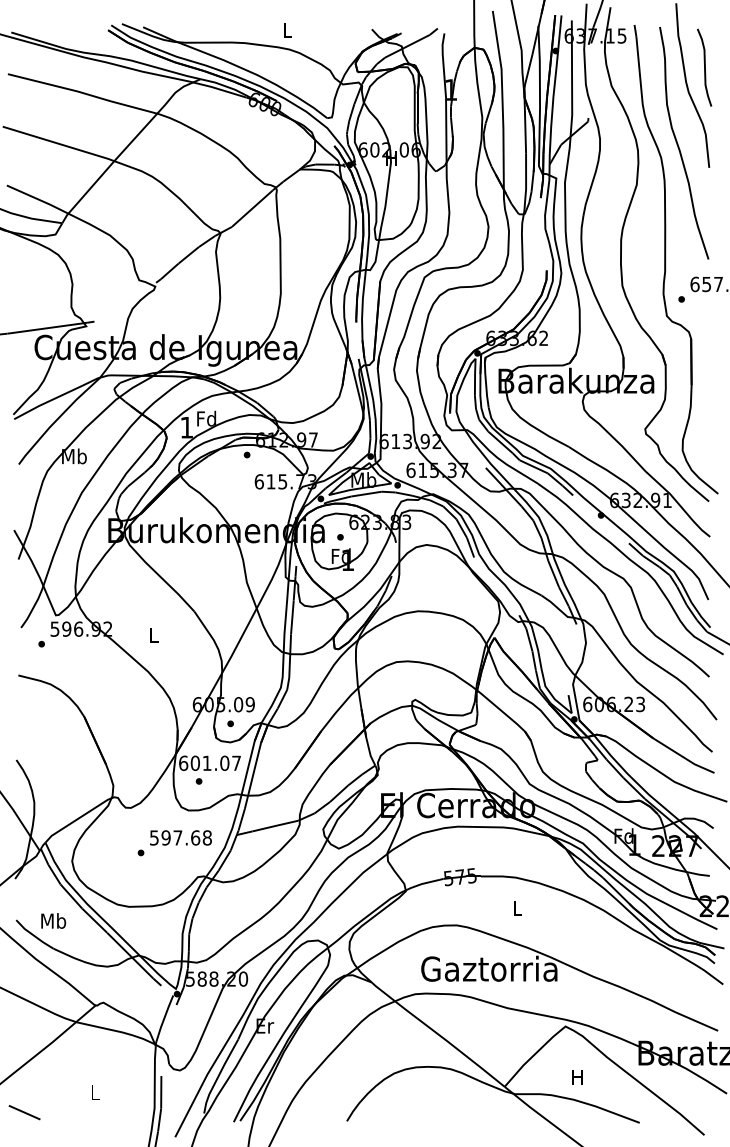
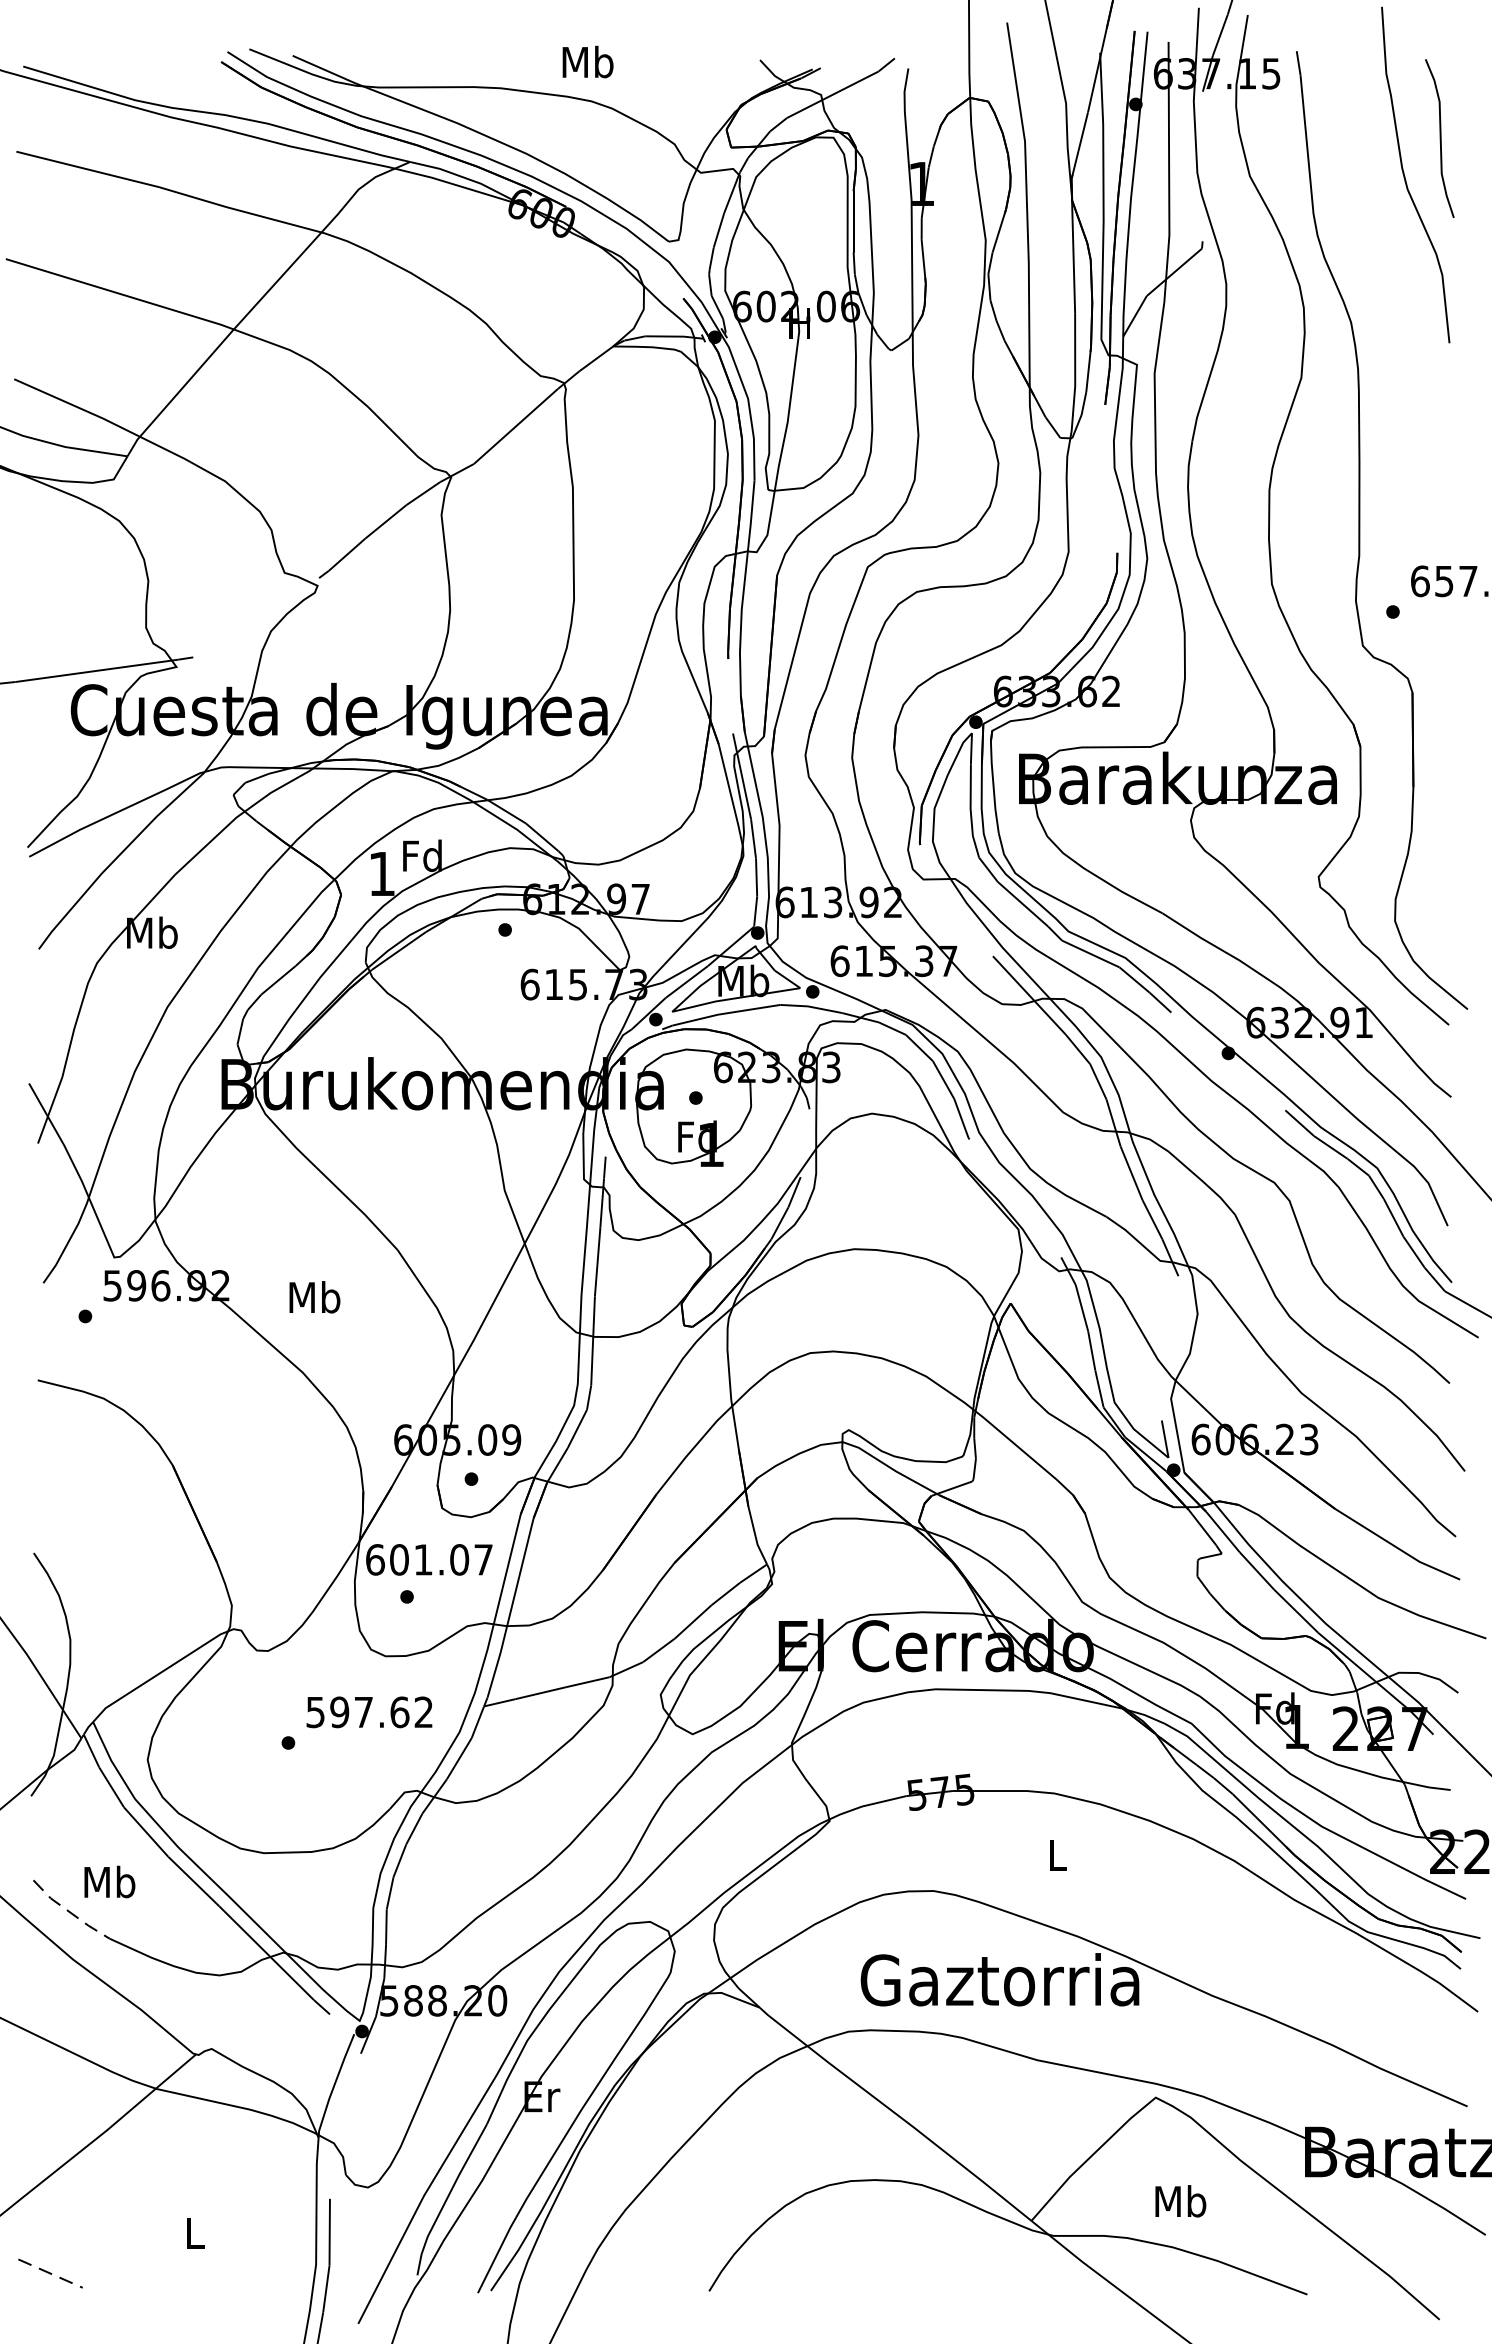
text: (287, 30) -> (587, 62), L -> Mb
curve: (678, 143) -> (1386, 293), removed
text: (153, 634) -> (313, 1296), L -> Mb
text: (206, 837) -> (422, 1711), 597.68 -> 597.62
line: (34, 935) -> (70, 1911), solid -> dashed
text: (577, 1077) -> (1180, 2201), H -> Mb
line: (25, 1112) -> (52, 2273), solid -> dashed

